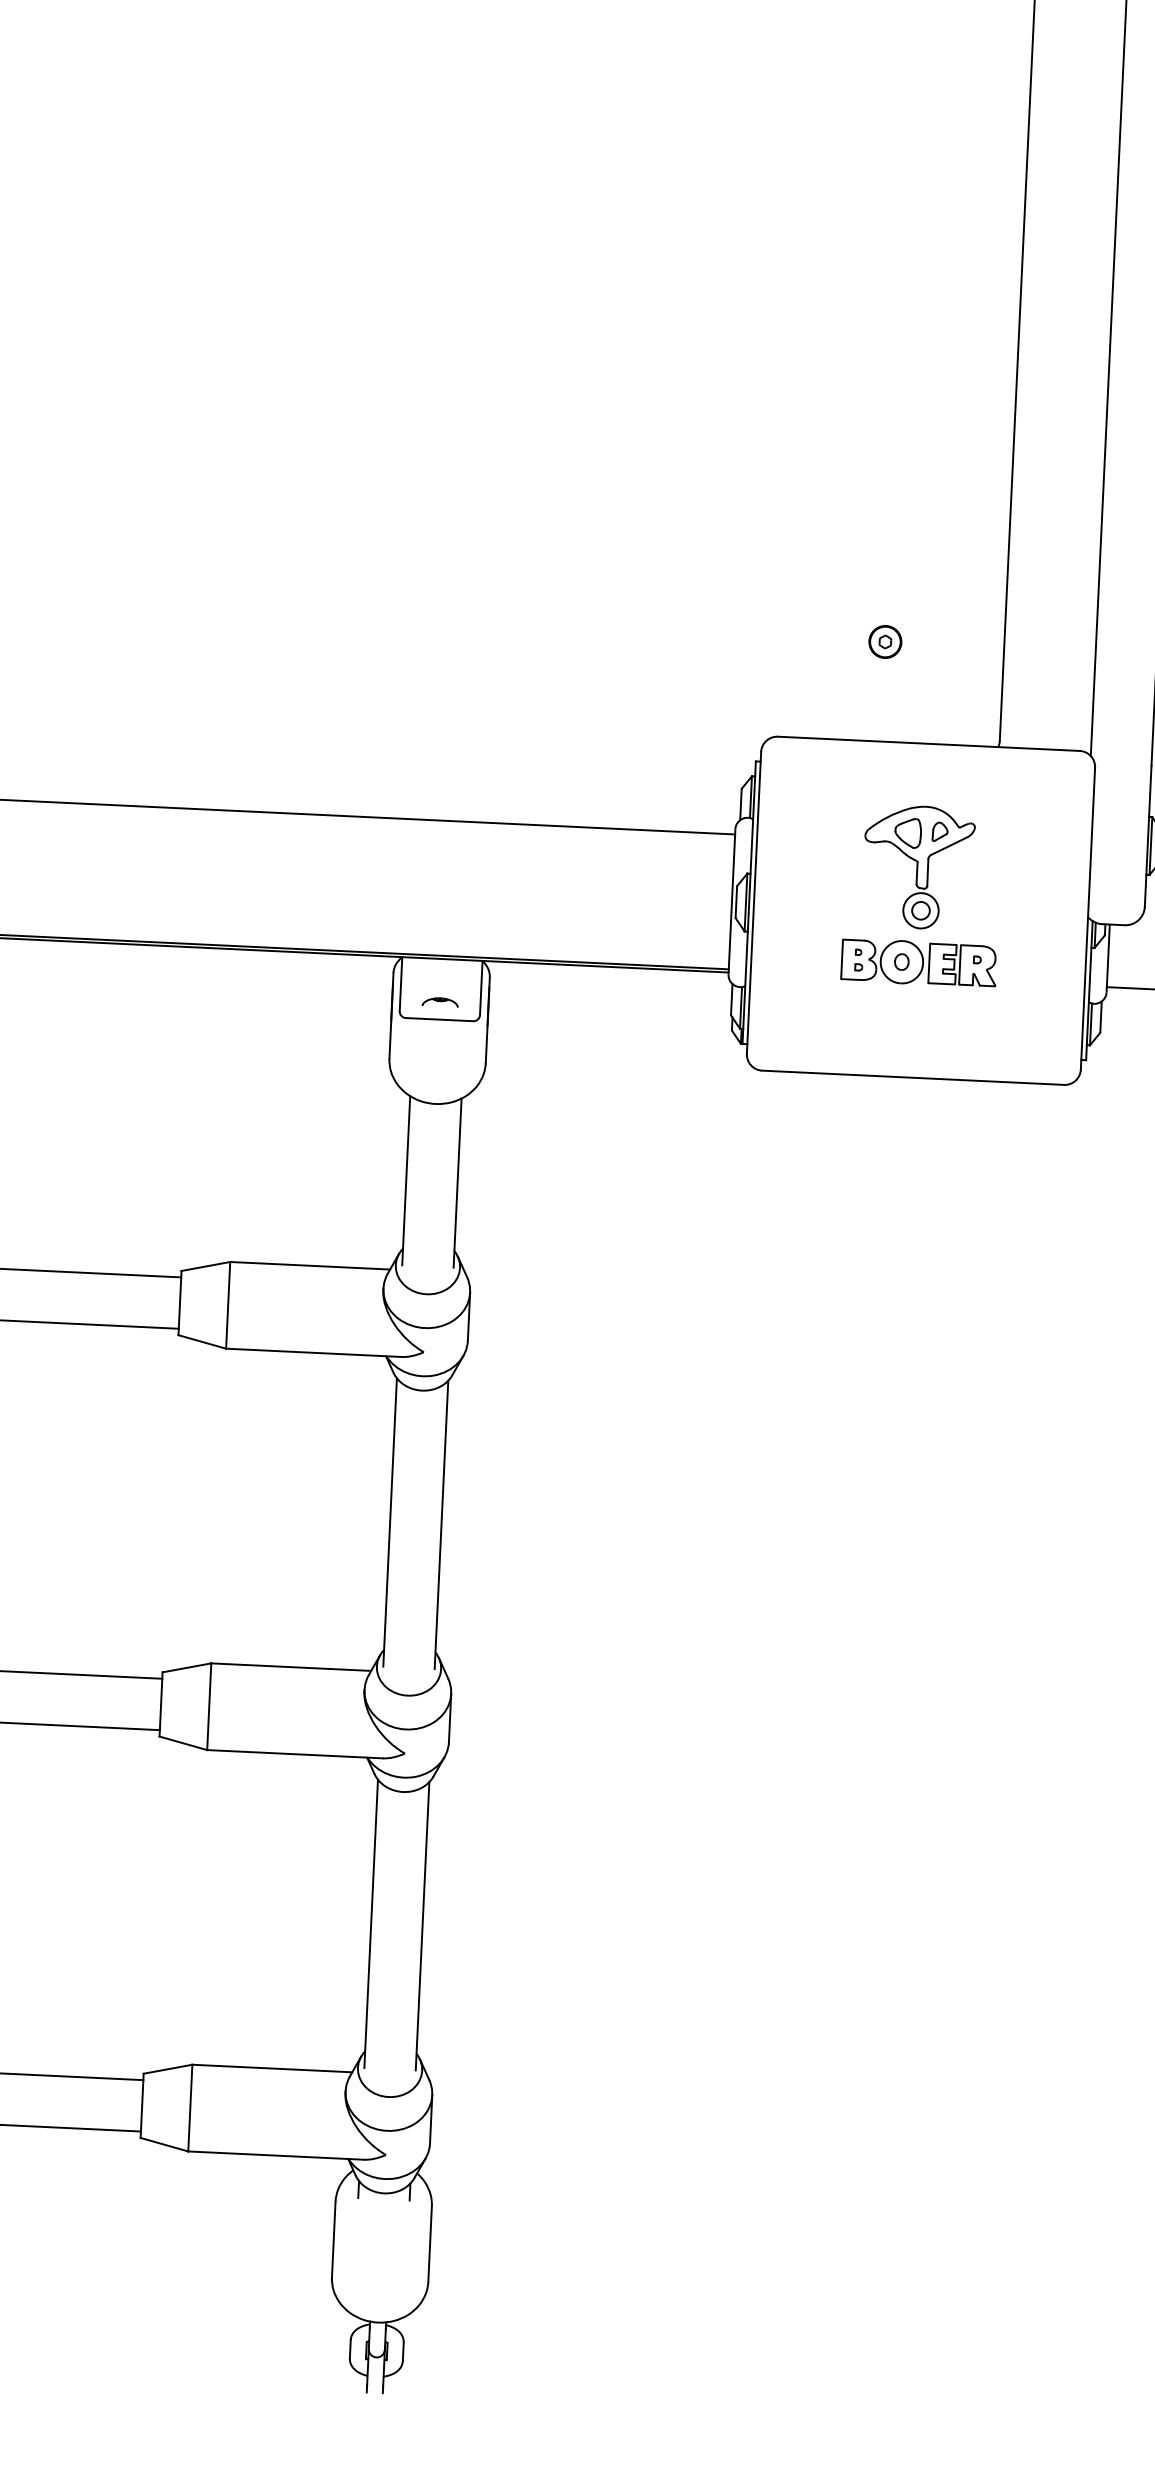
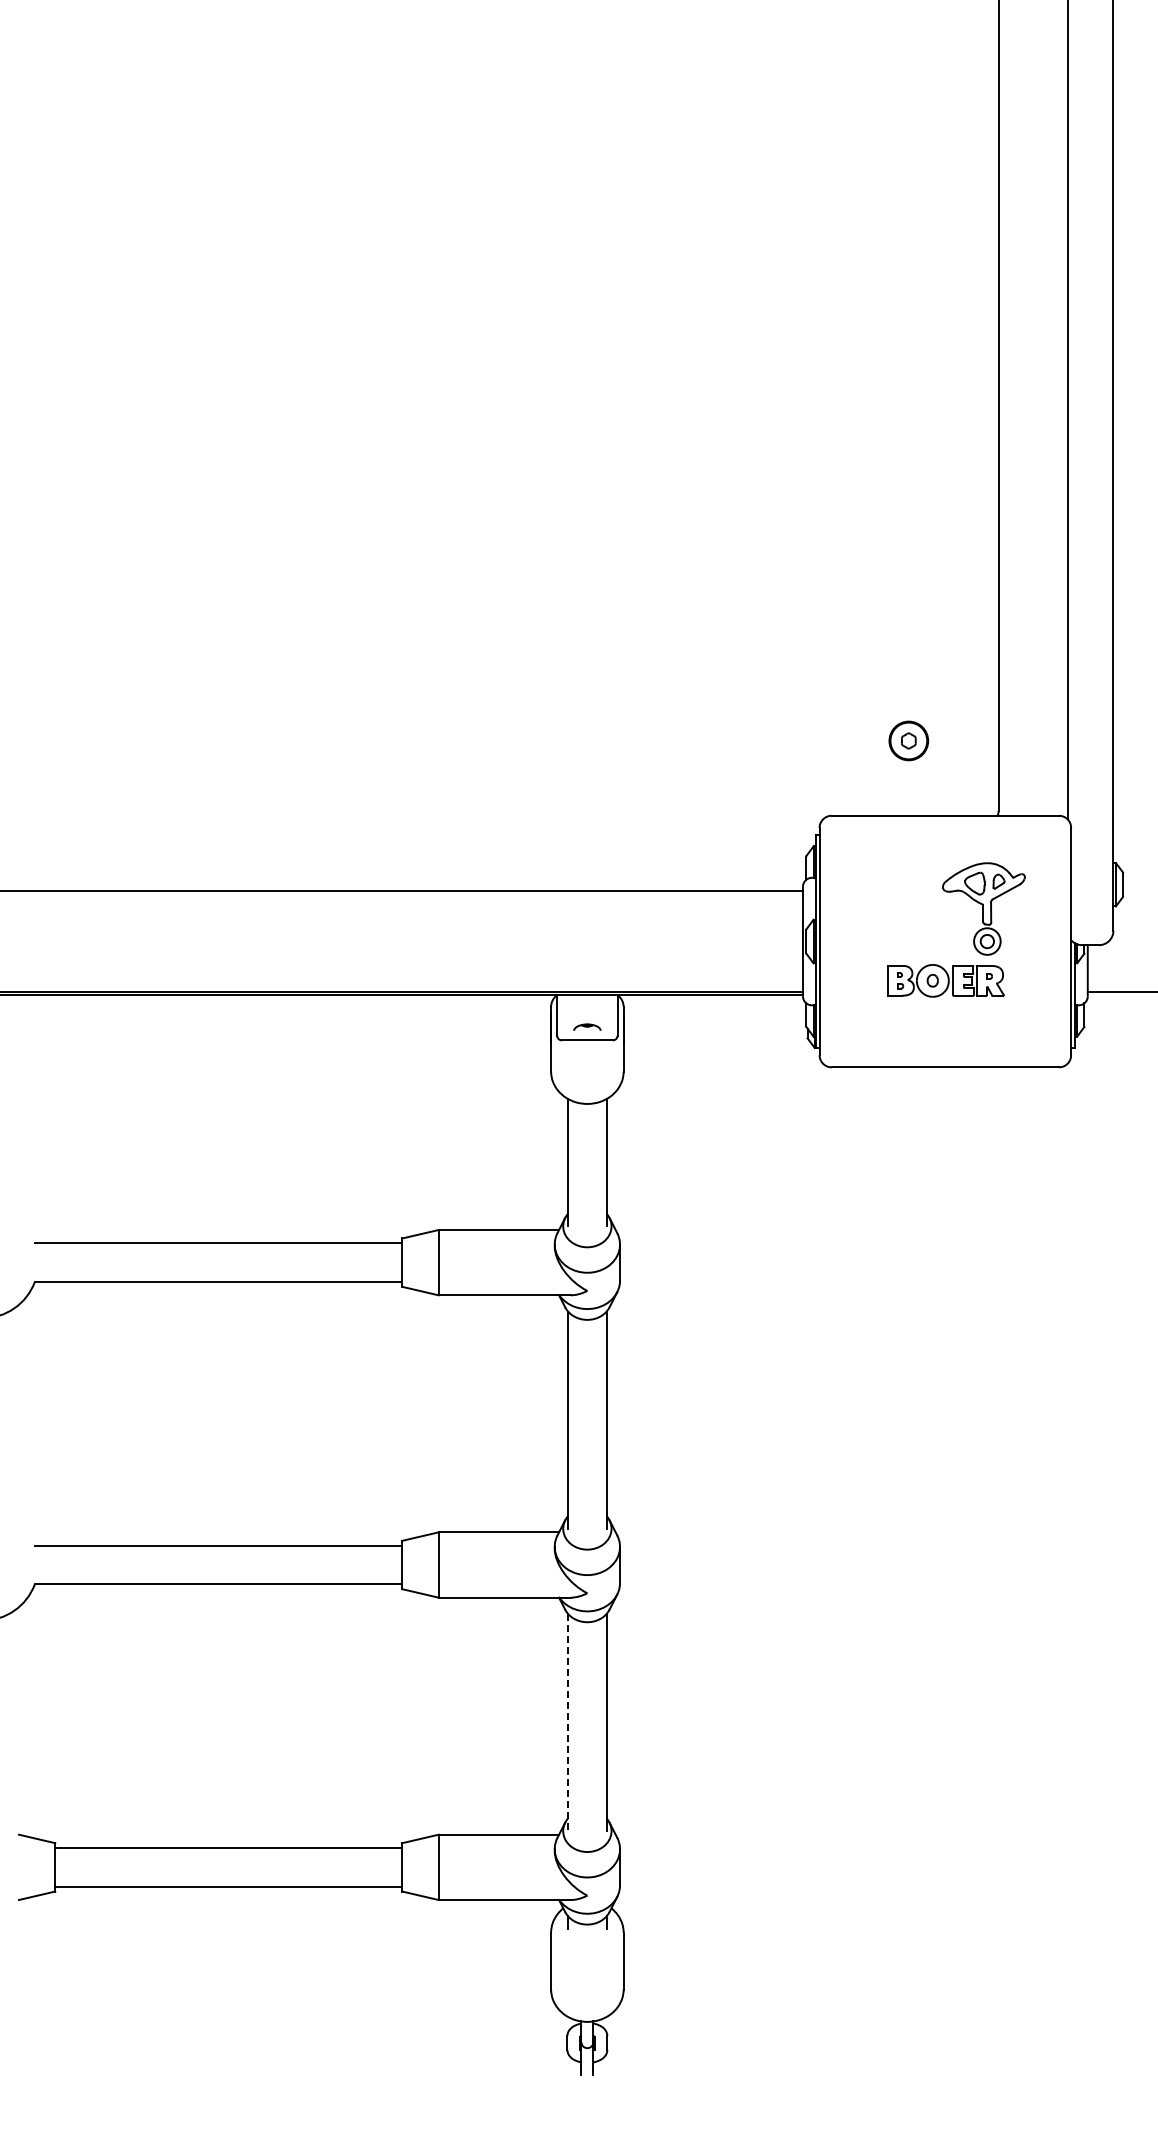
part: (885, 641) -> (909, 740), size x1.6
part: (917, 866) -> (983, 908), moved
line: (371, 1923) -> (568, 1722), solid -> dashed

